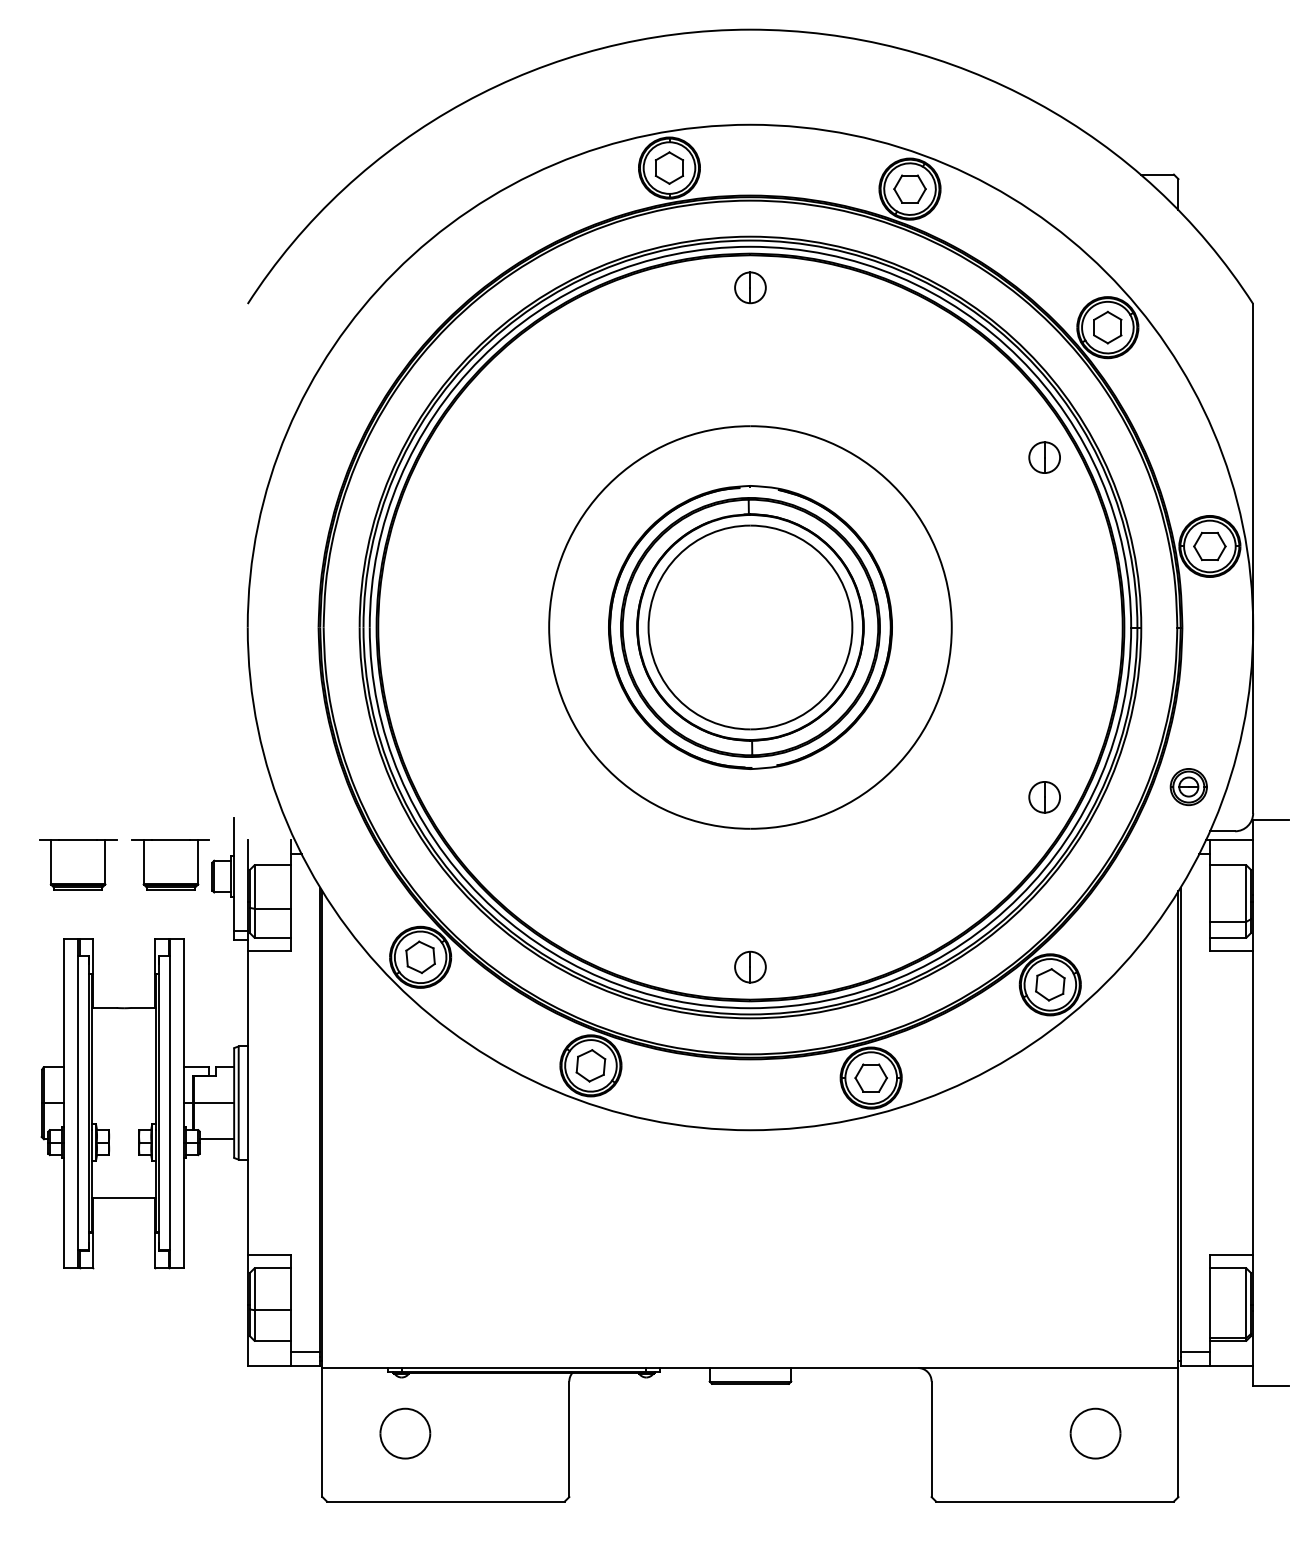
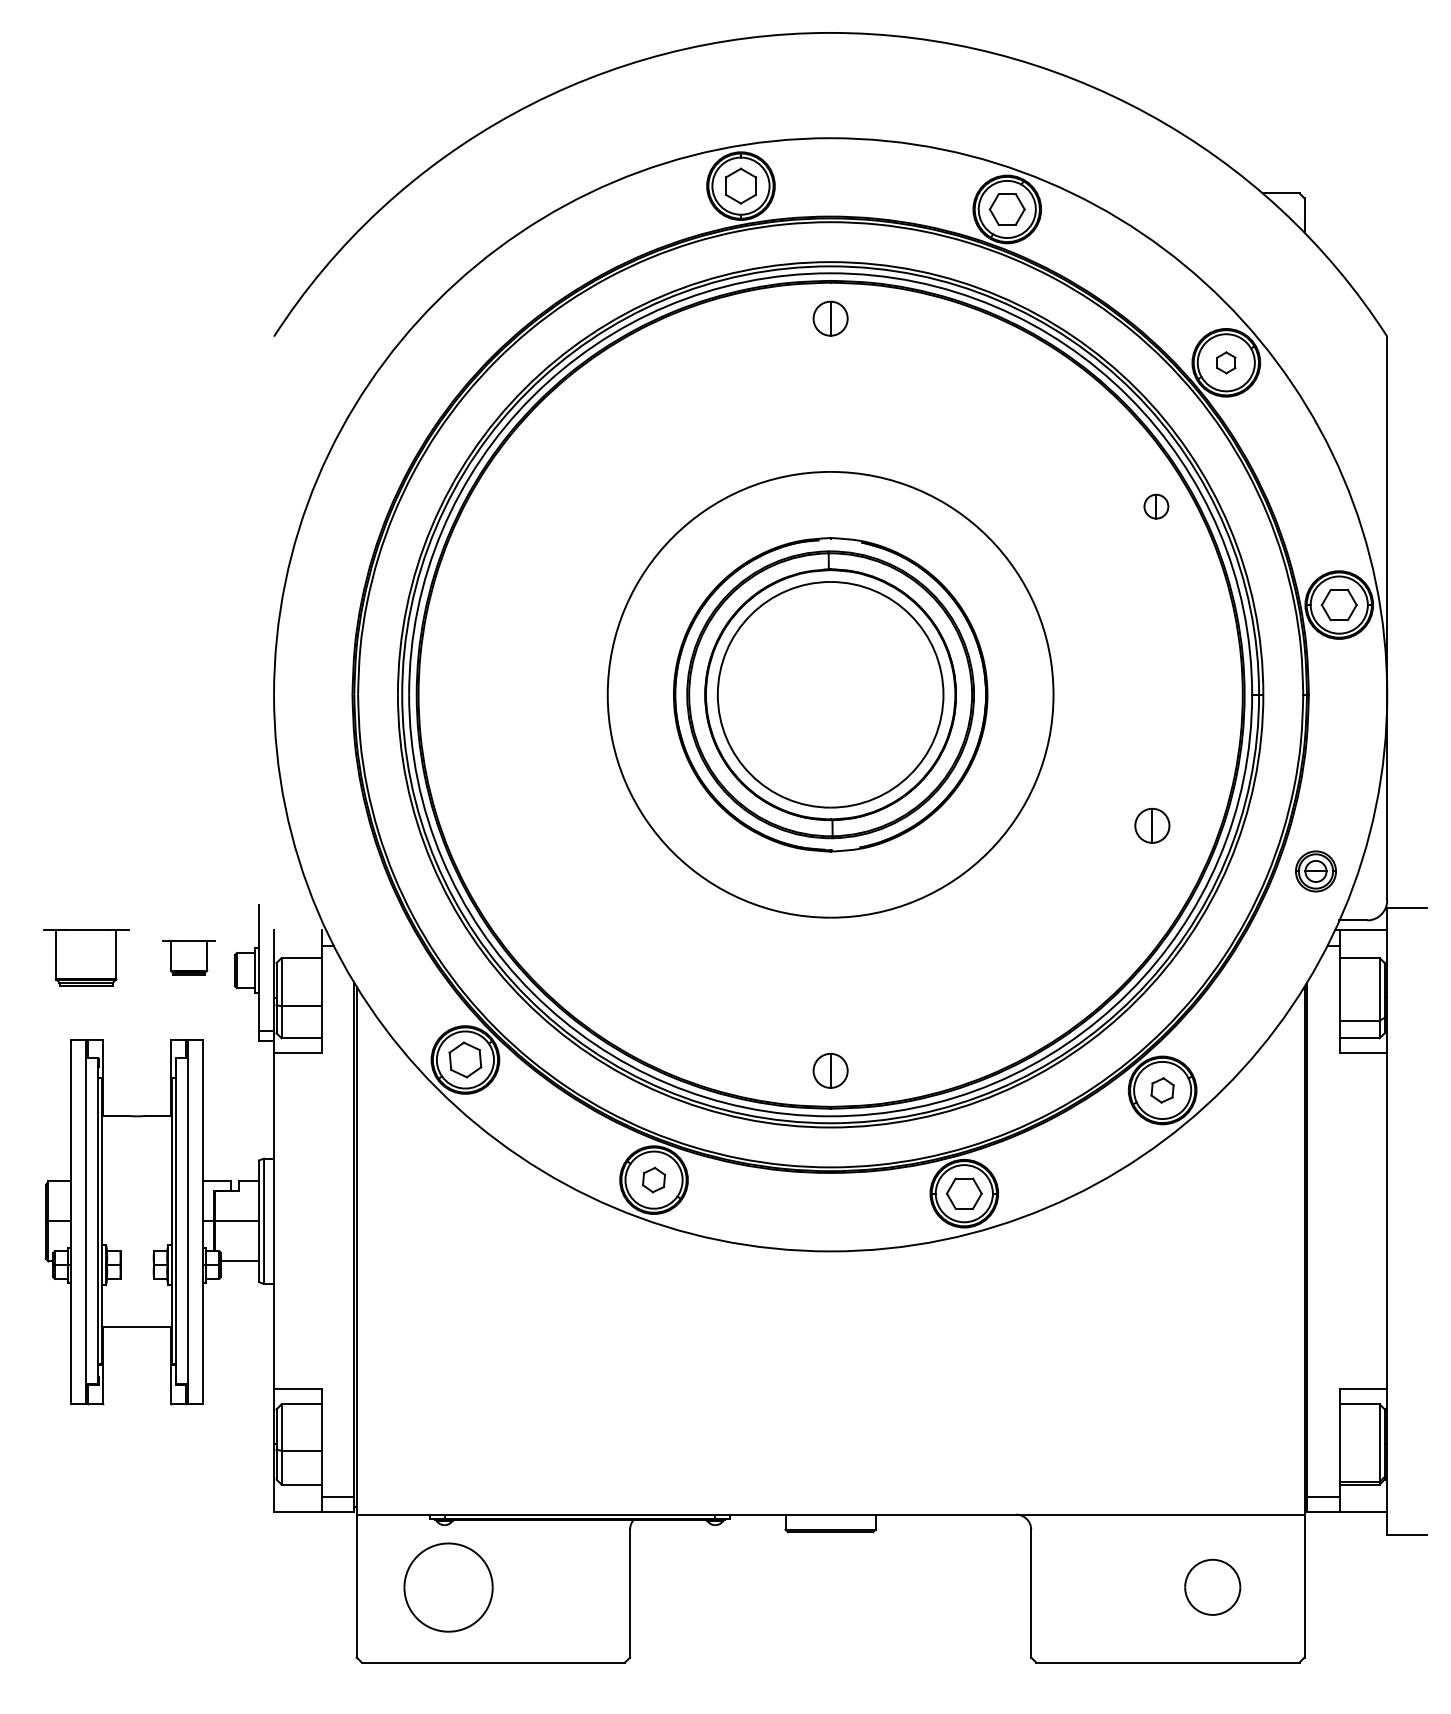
part: (1108, 327) -> (1226, 362), size x0.6
part: (1044, 457) -> (1156, 506), size x0.7
part: (1044, 797) -> (1152, 825), moved
part: (170, 864) -> (188, 957), size x0.6
part: (1050, 984) -> (1162, 1090), size x0.7
part: (590, 1065) -> (653, 1179), size x0.7
part: (405, 1432) -> (448, 1586), size x1.6

